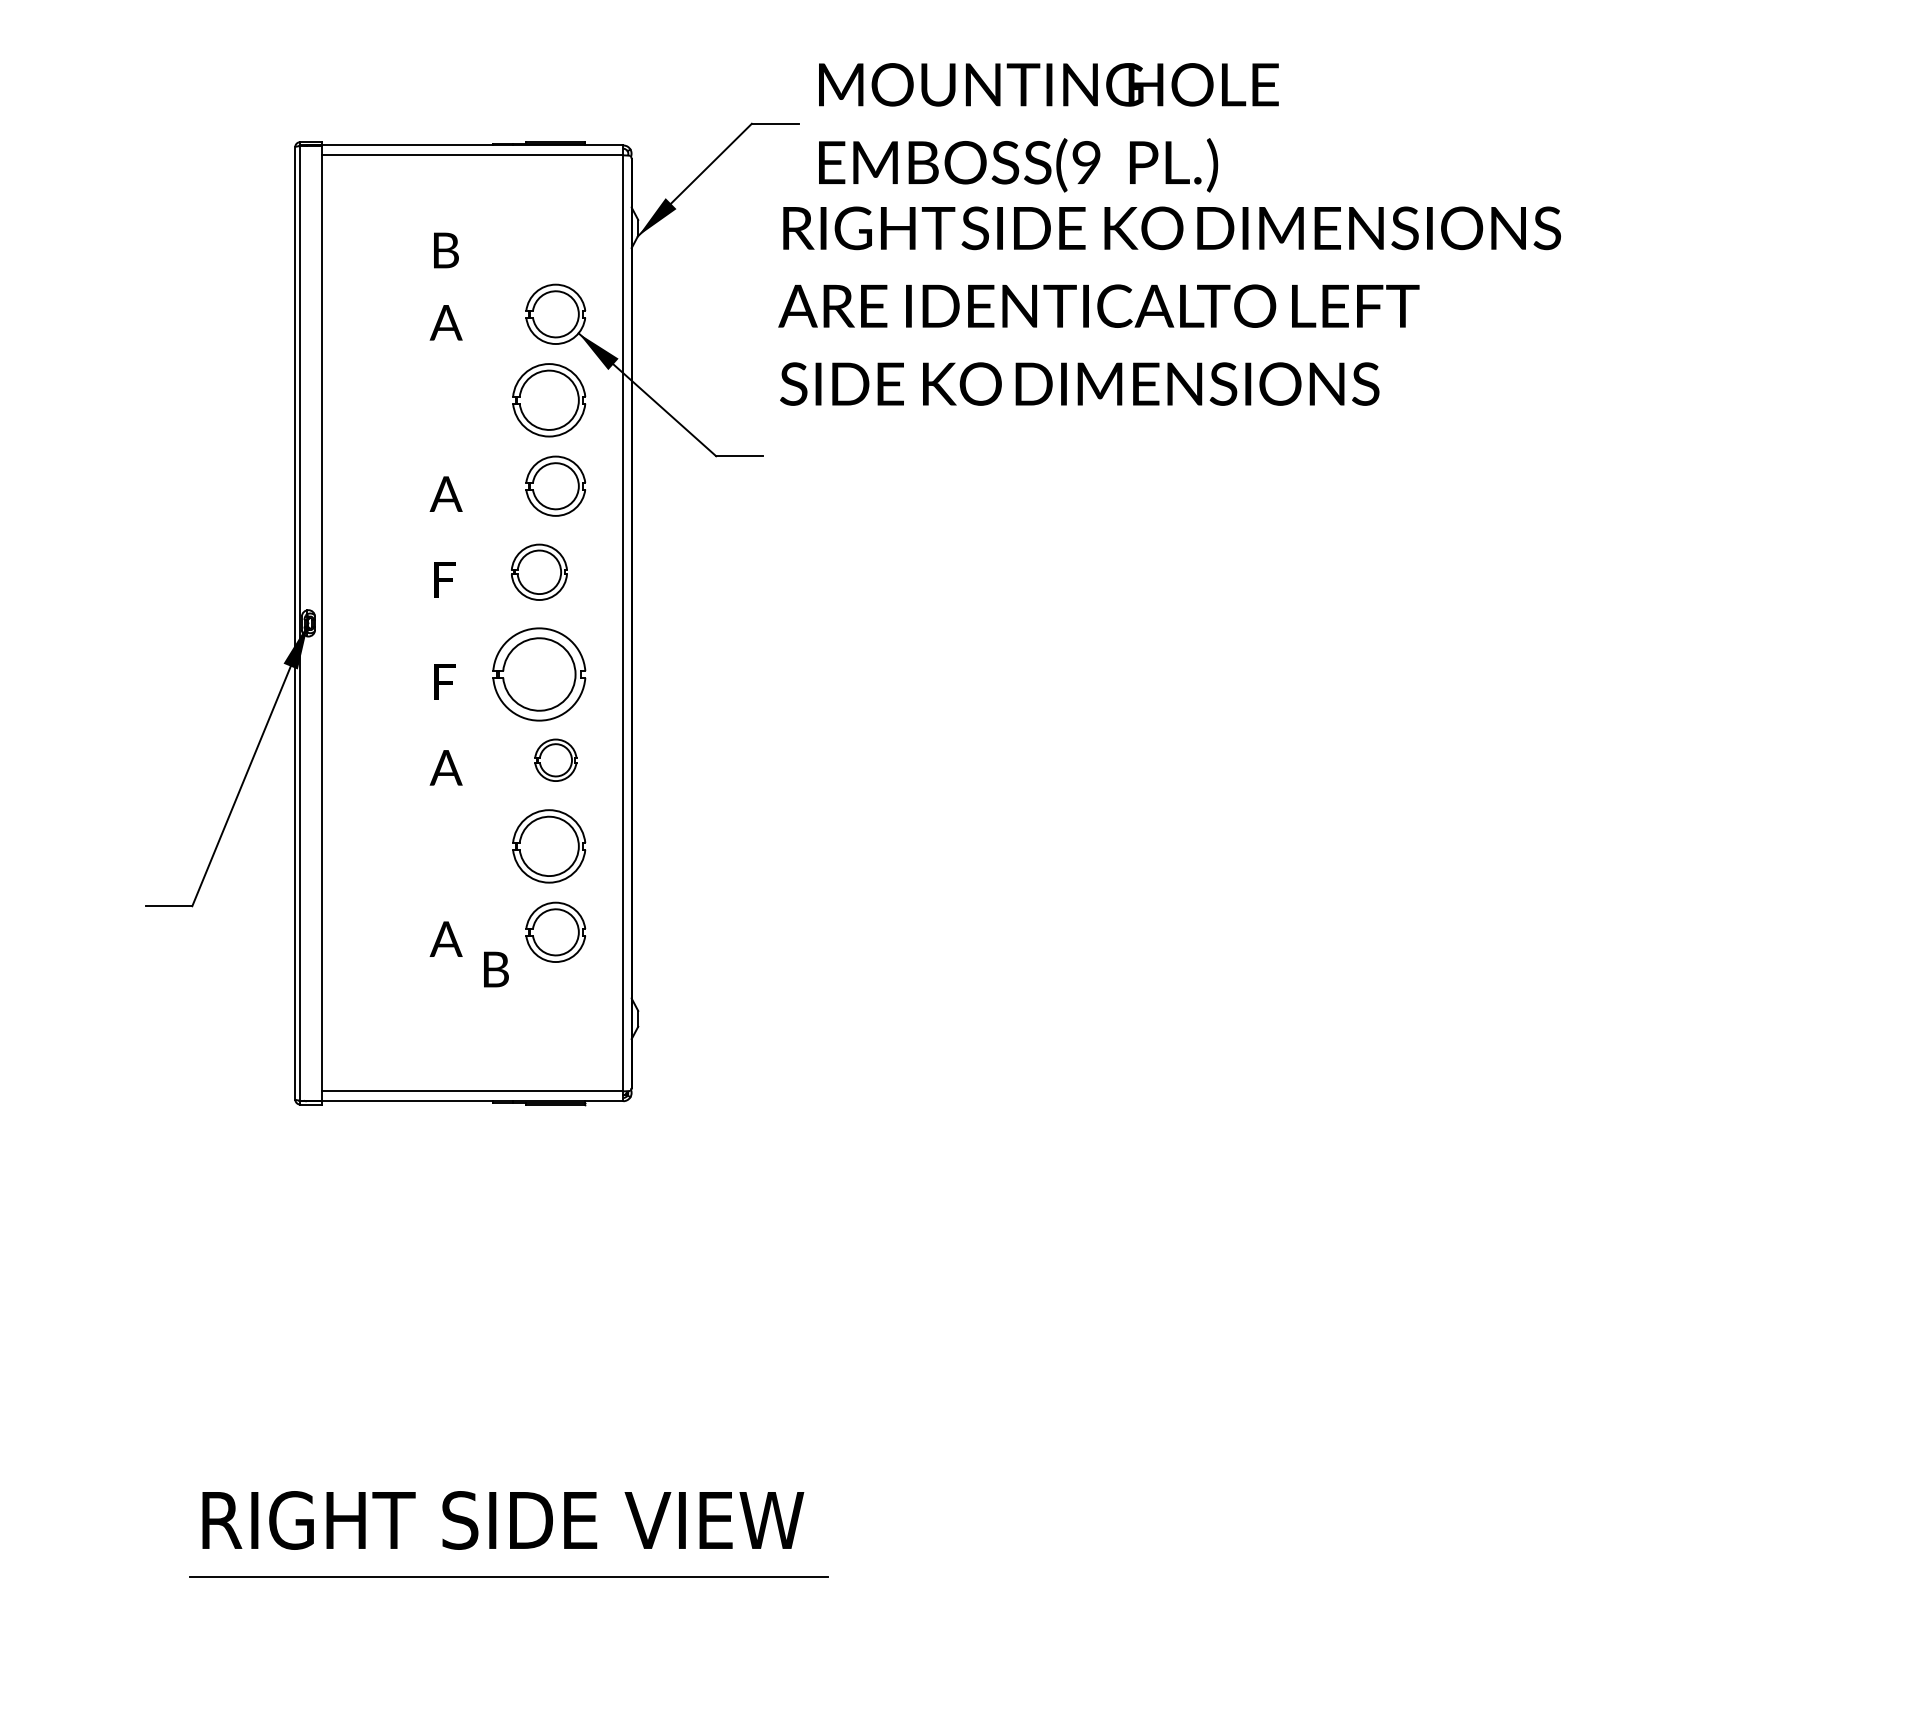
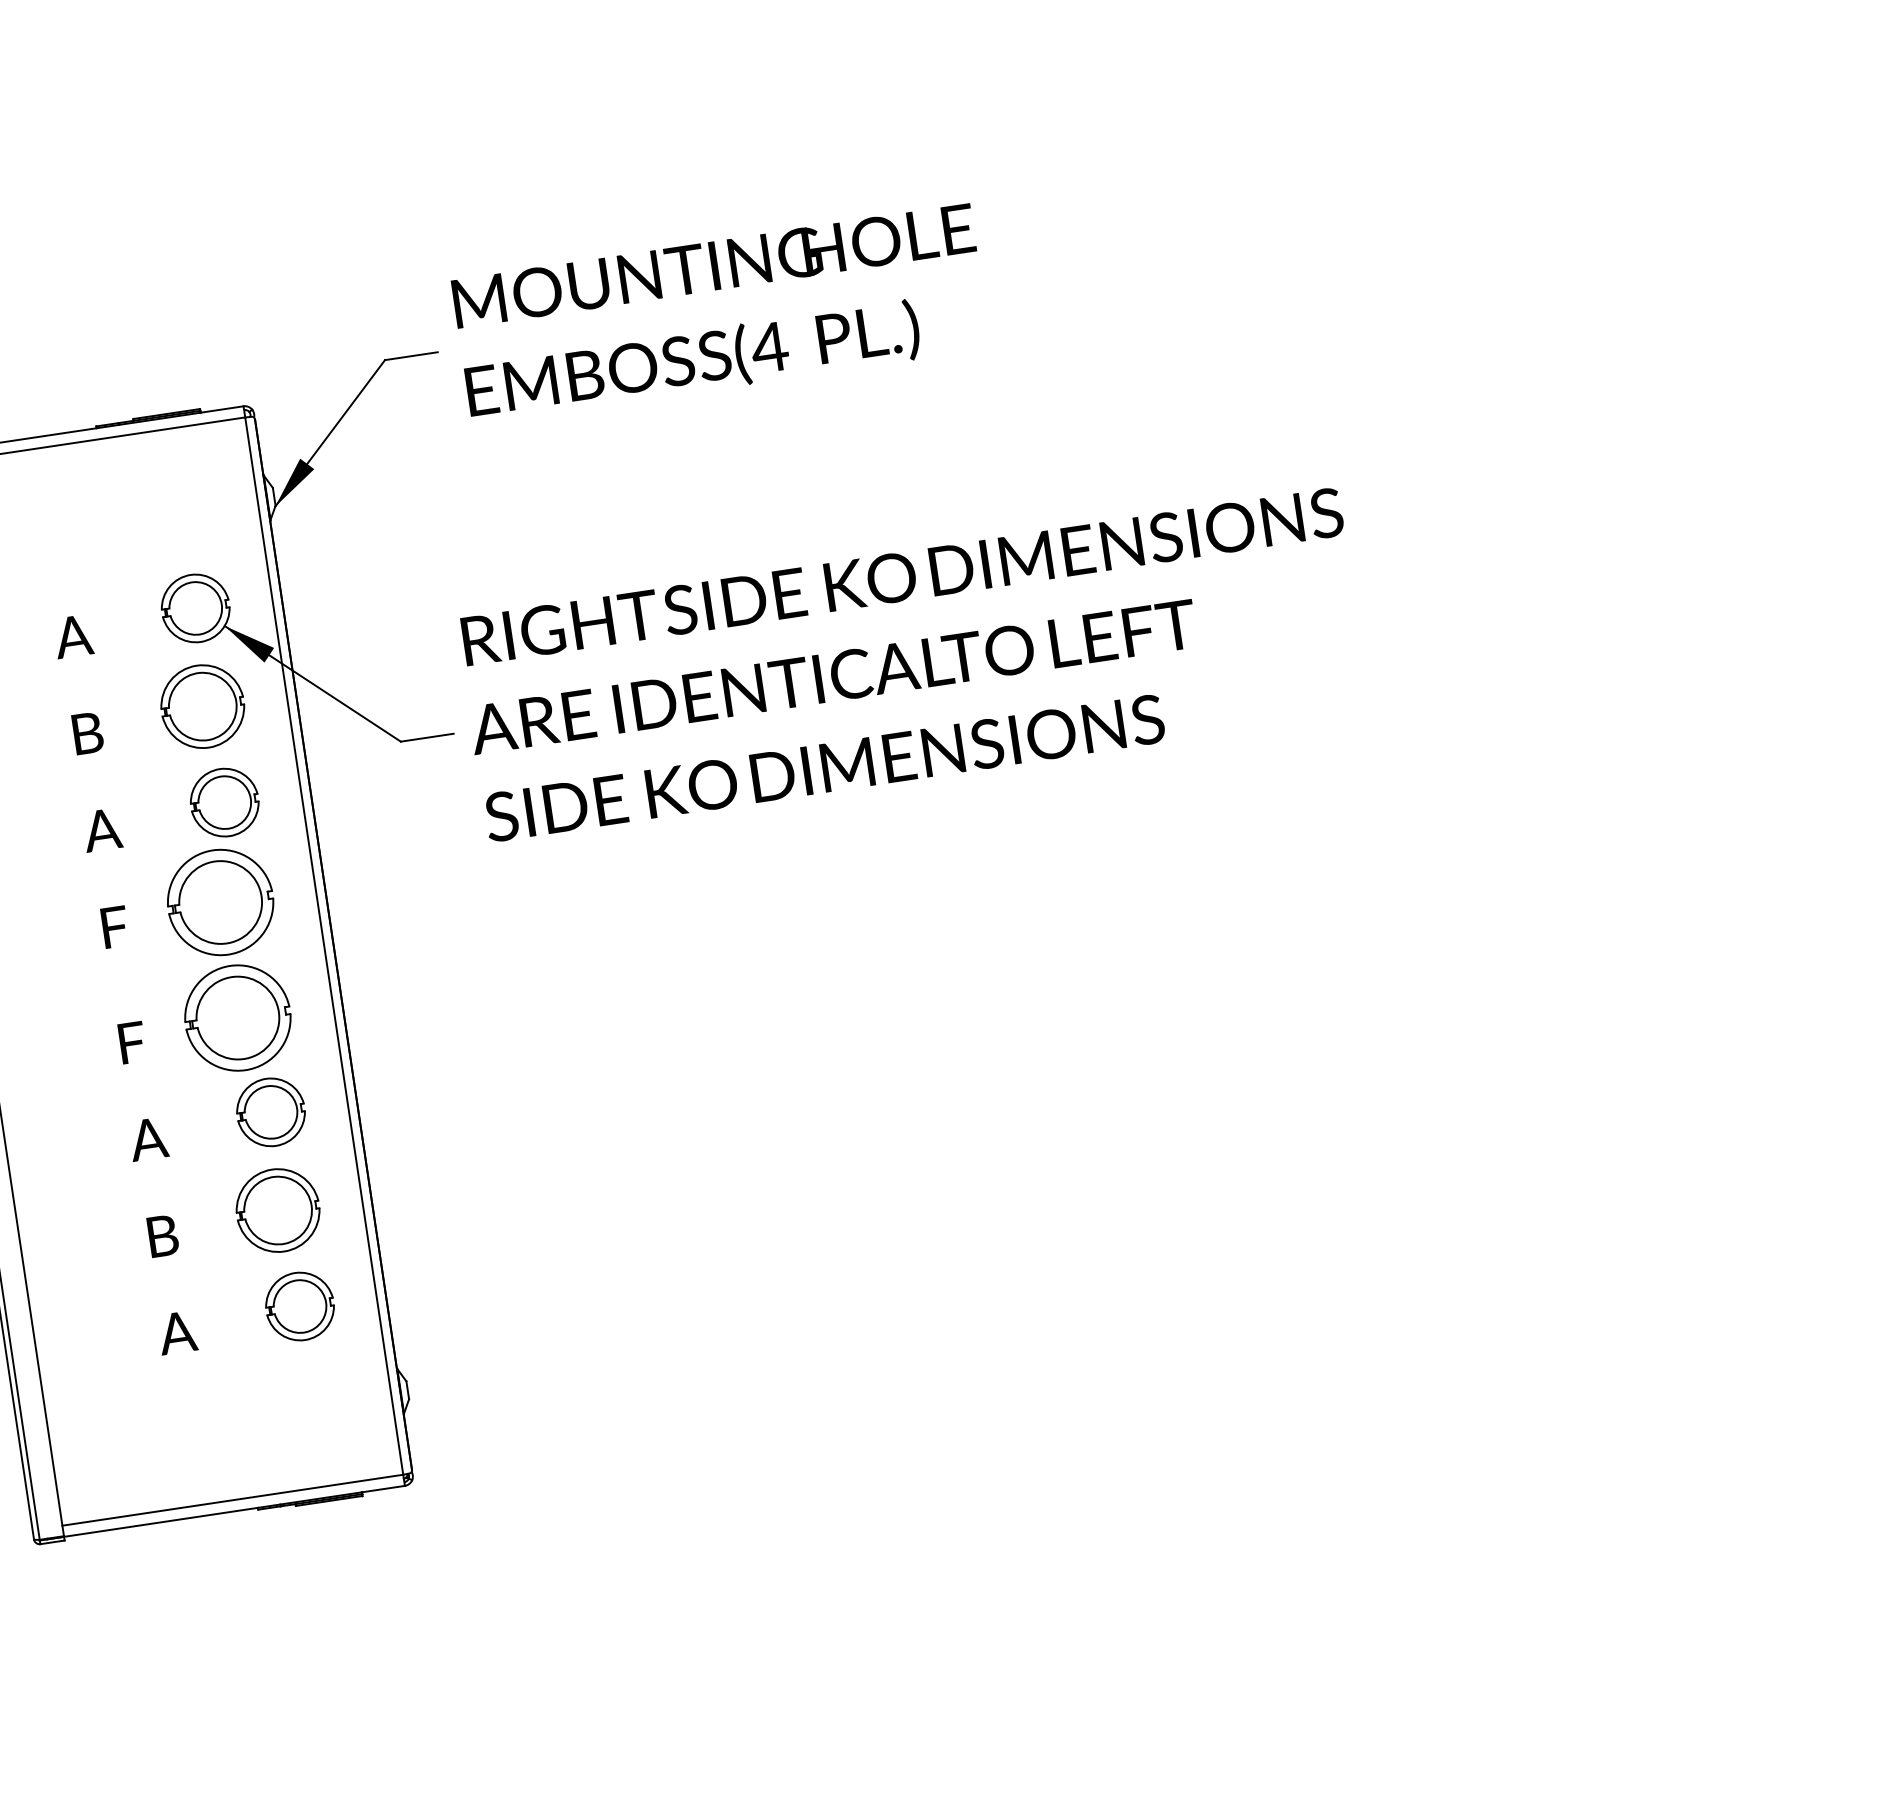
text: (1086, 162) -> (769, 347), (9 -> (4
text: (446, 250) -> (88, 733), moved
text: (1169, 305) -> (912, 664), moved
part: (539, 572) -> (220, 902), size x1.67
part: (555, 759) -> (270, 1111), size x1.43
text: (496, 969) -> (163, 1235), moved

